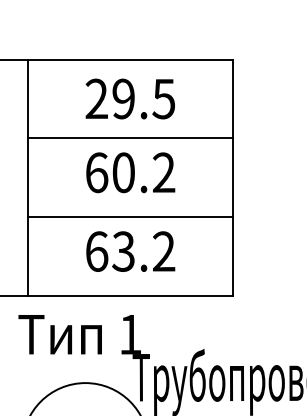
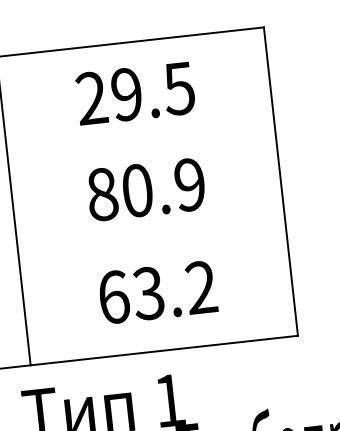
line: (130, 138) -> (141, 145), removed
text: (130, 172) -> (146, 189), 60.2 -> 80.9
line: (130, 217) -> (152, 247), removed

